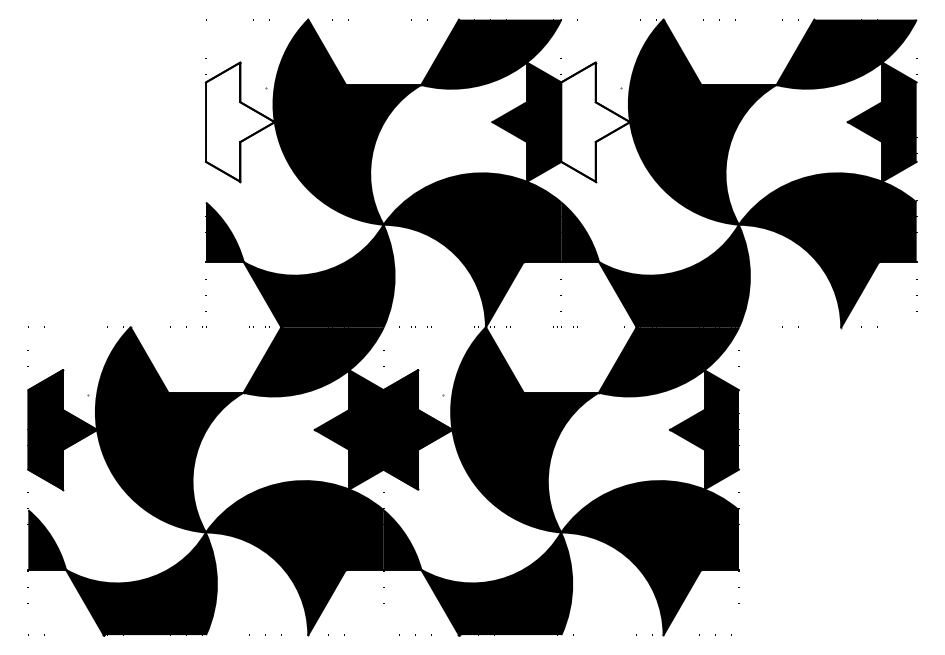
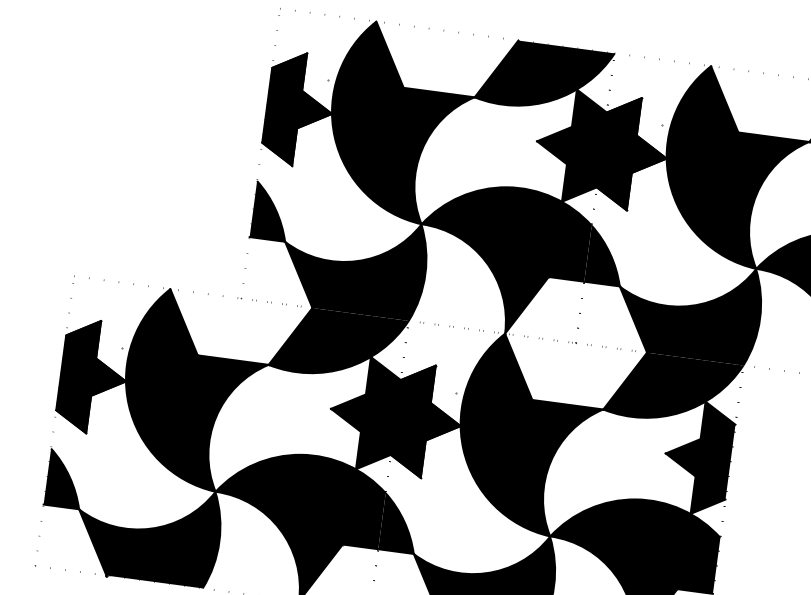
fill: (240, 121) -> (299, 109), added
fill: (595, 121) -> (634, 153), added

